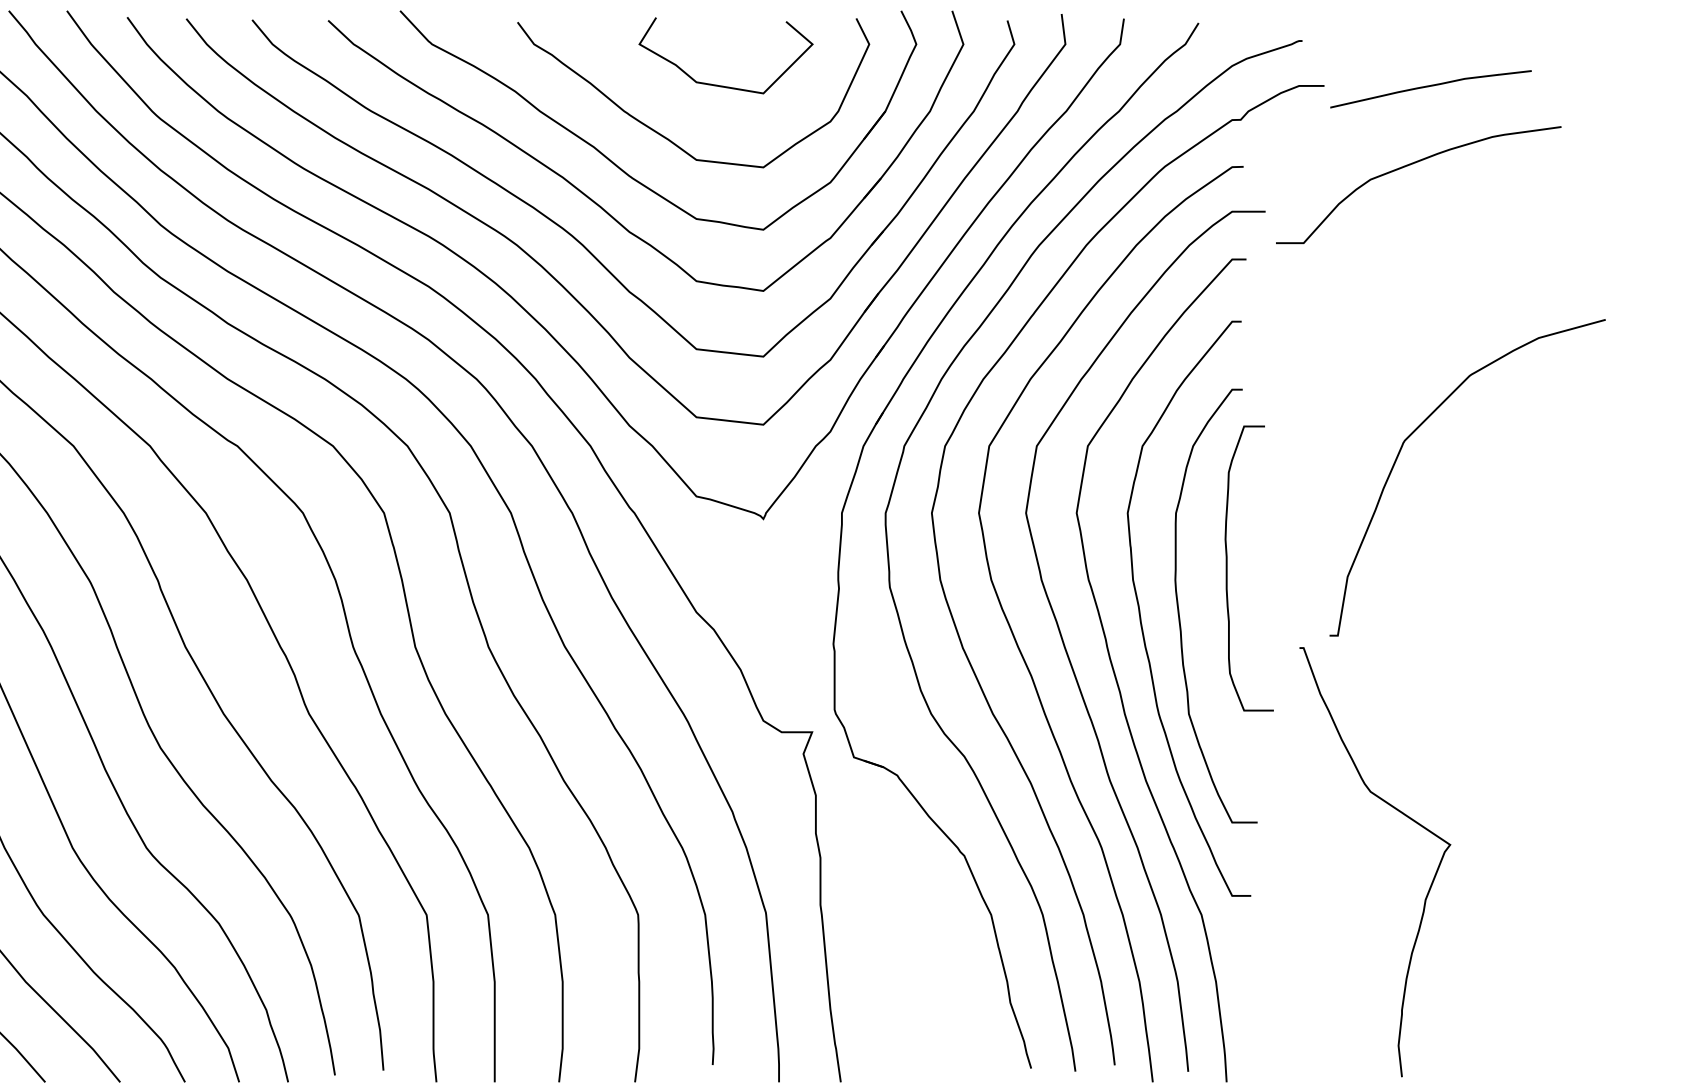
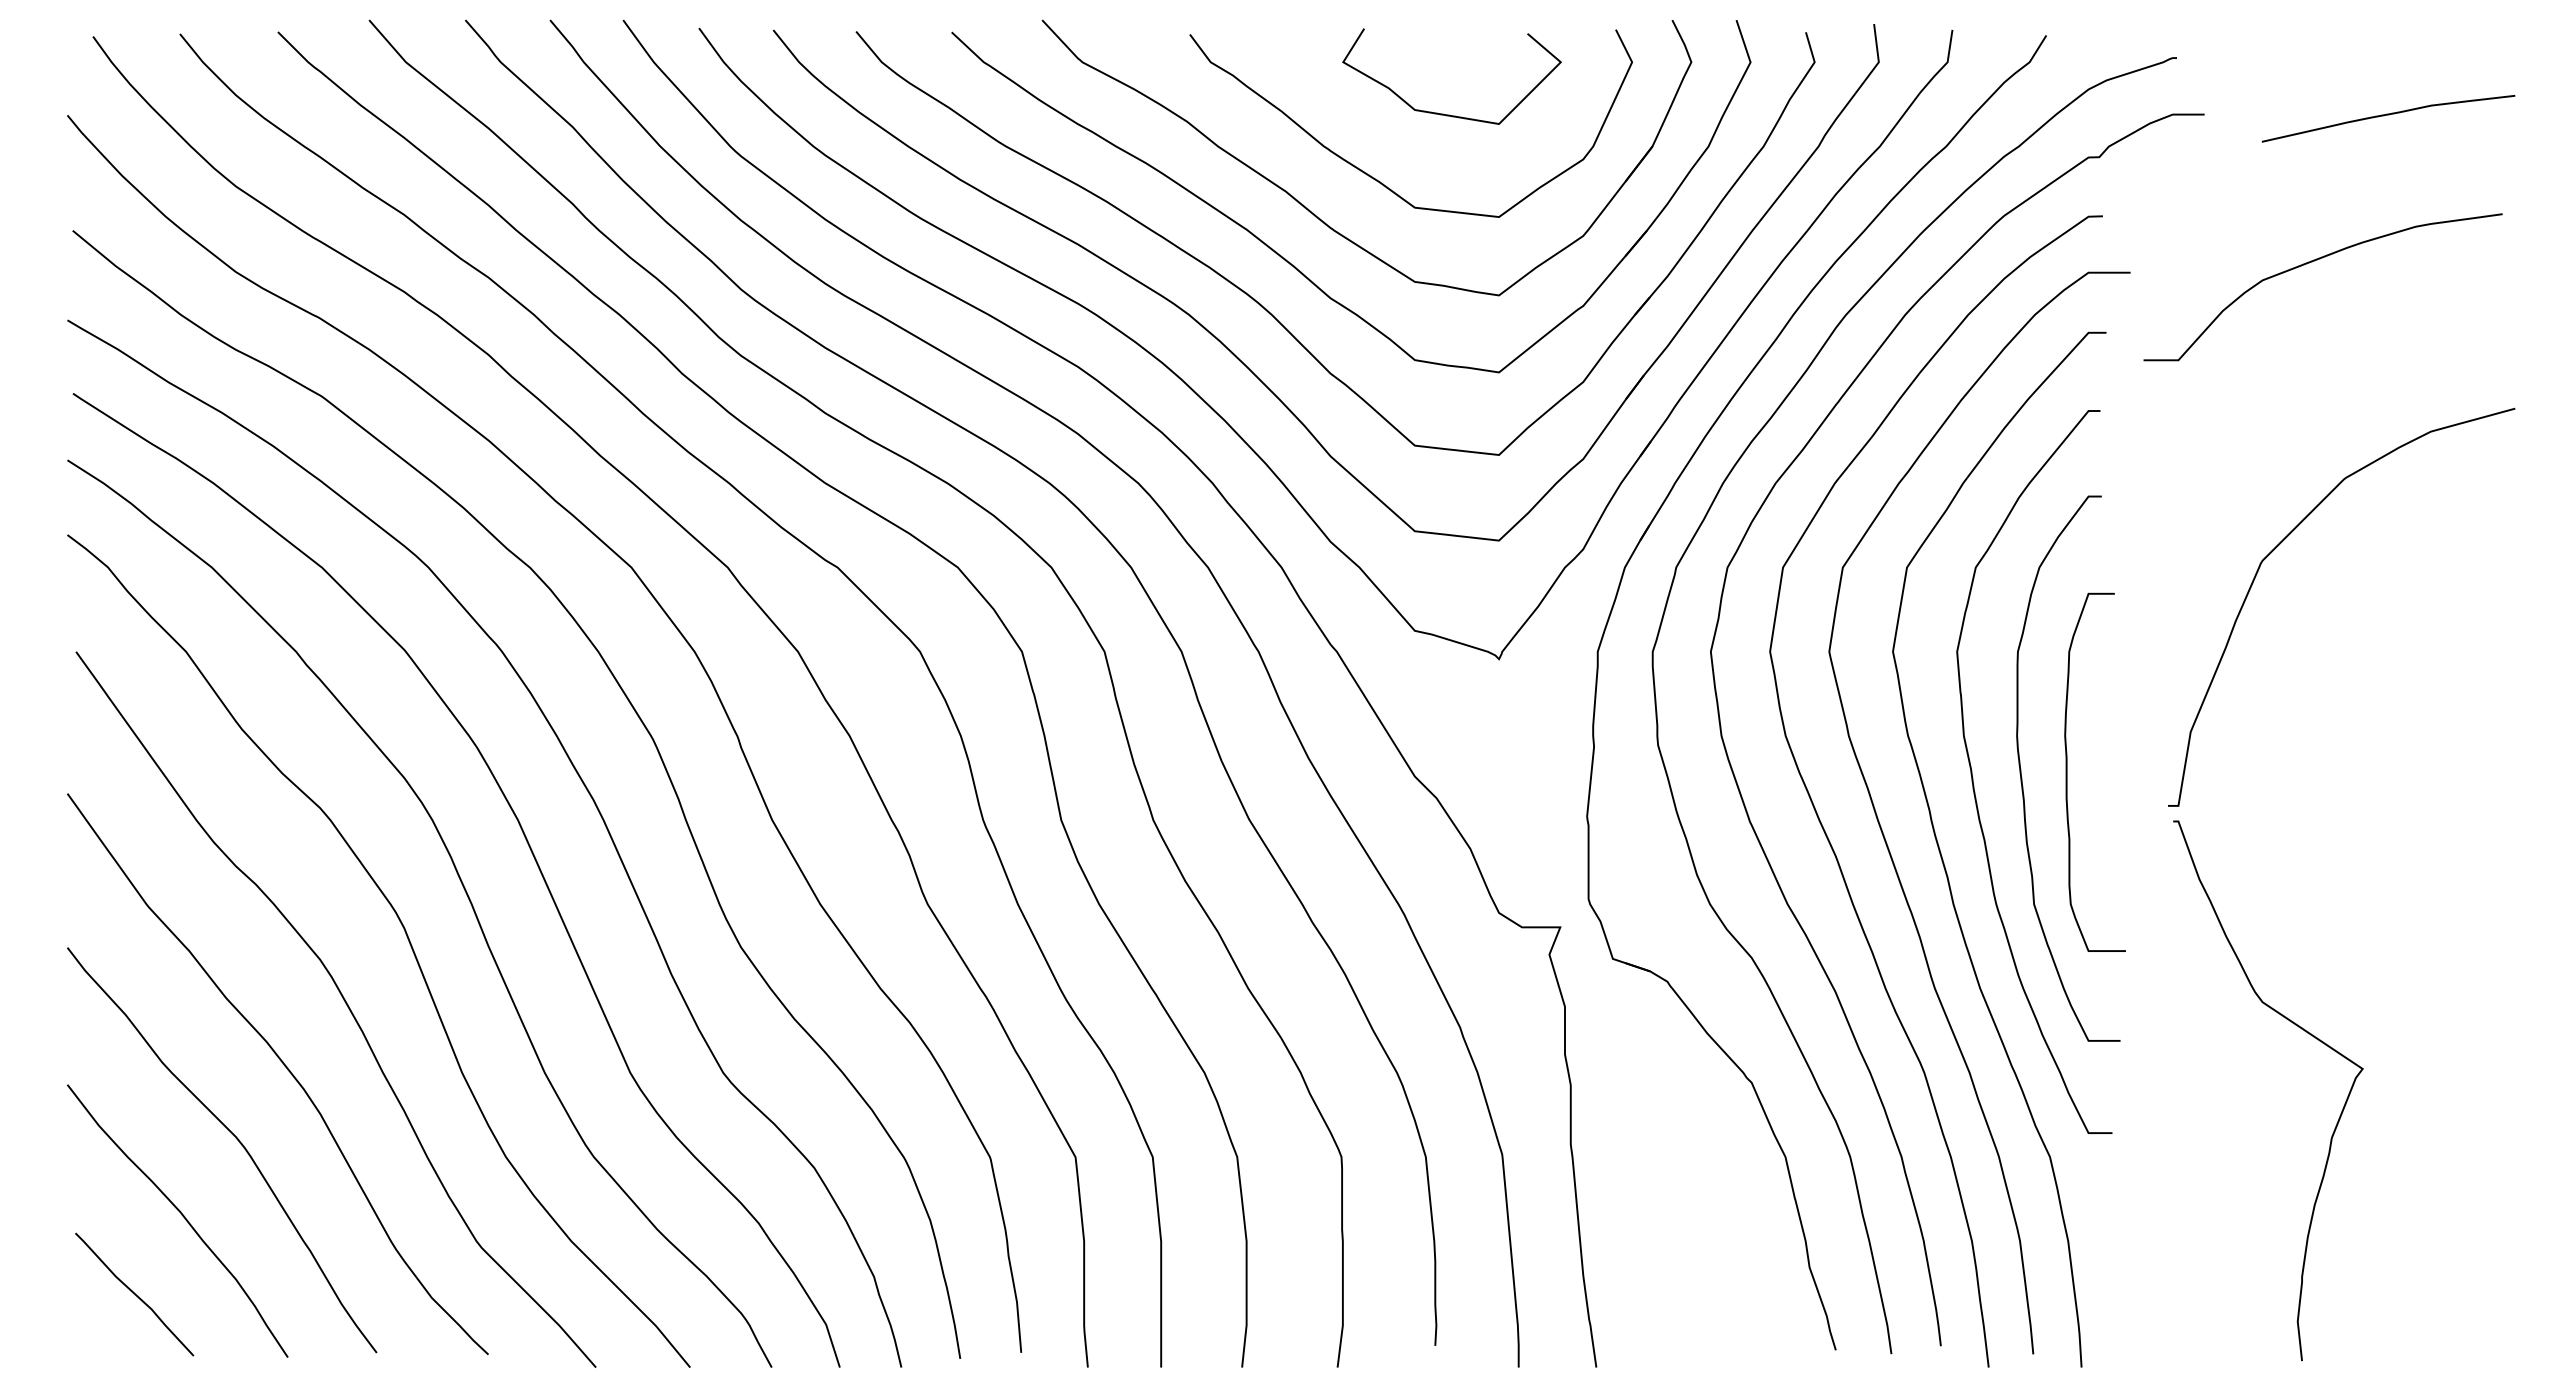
curve: (1430, 86) -> (2388, 115), moved
curve: (1410, 165) -> (2312, 262), moved
curve: (1419, 427) -> (2280, 544), moved
curve: (1227, 567) -> (2067, 771), moved

